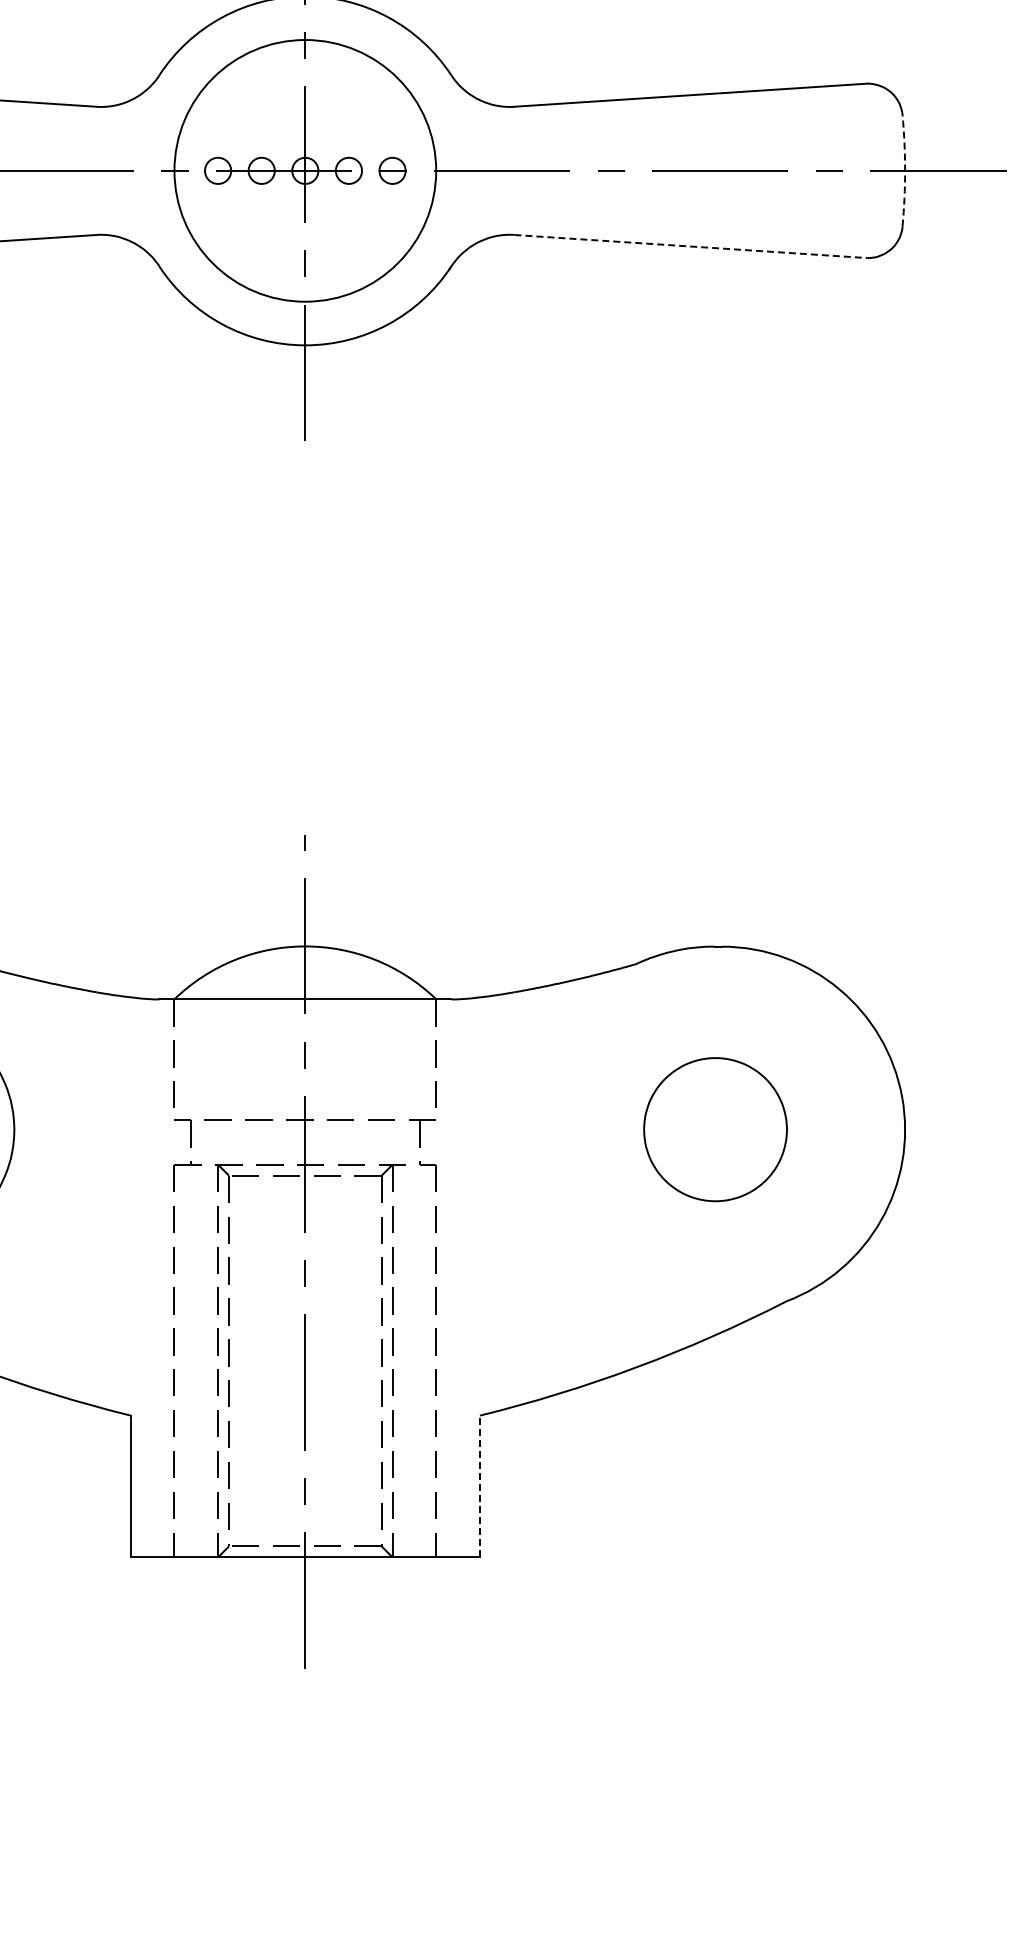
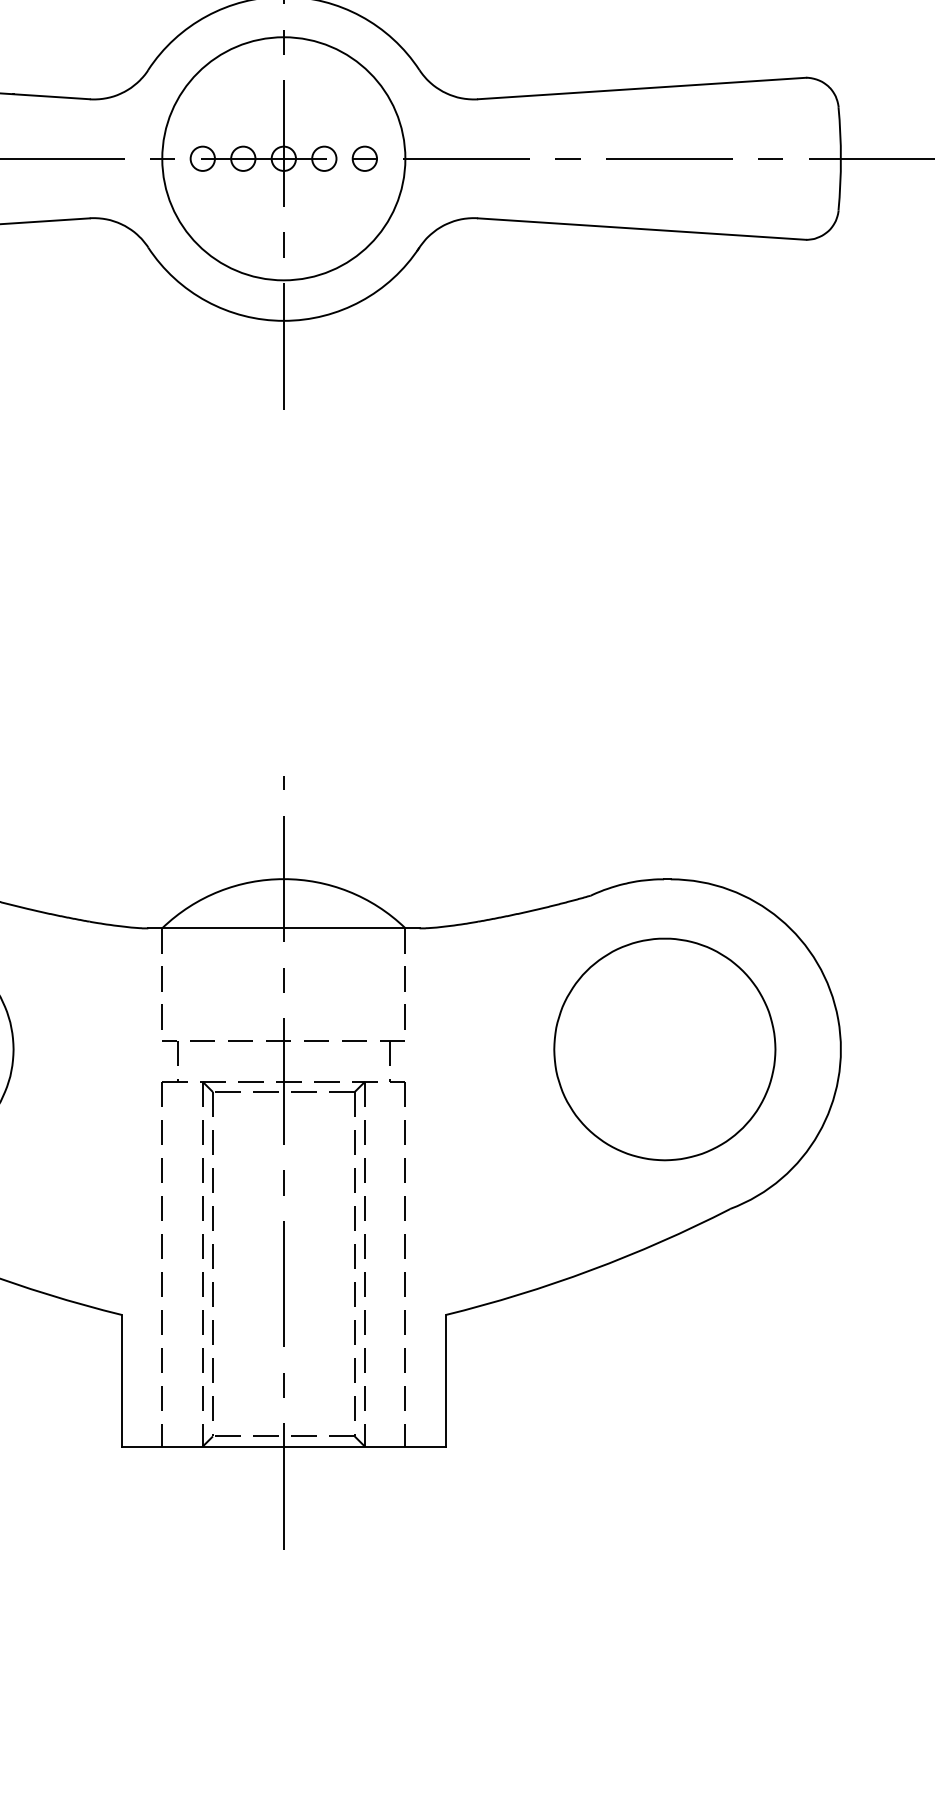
arc: (905, 170) -> (841, 158), dashed -> solid
line: (691, 246) -> (642, 229), dashed -> solid
part: (715, 1129) -> (664, 1049), size x1.67
line: (479, 1486) -> (445, 1380), dashed -> solid

